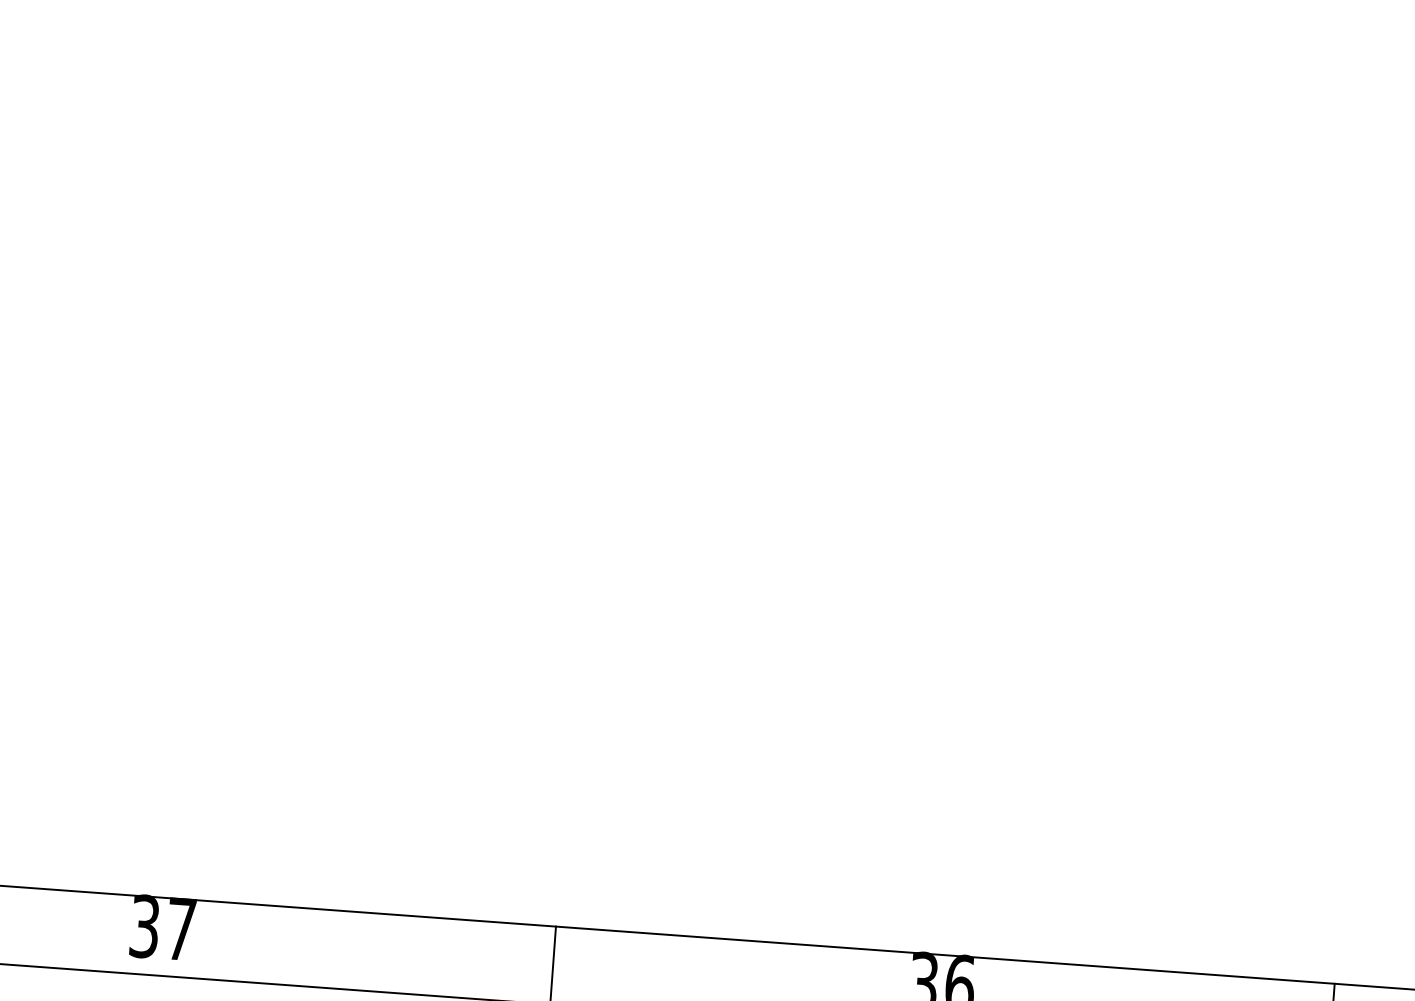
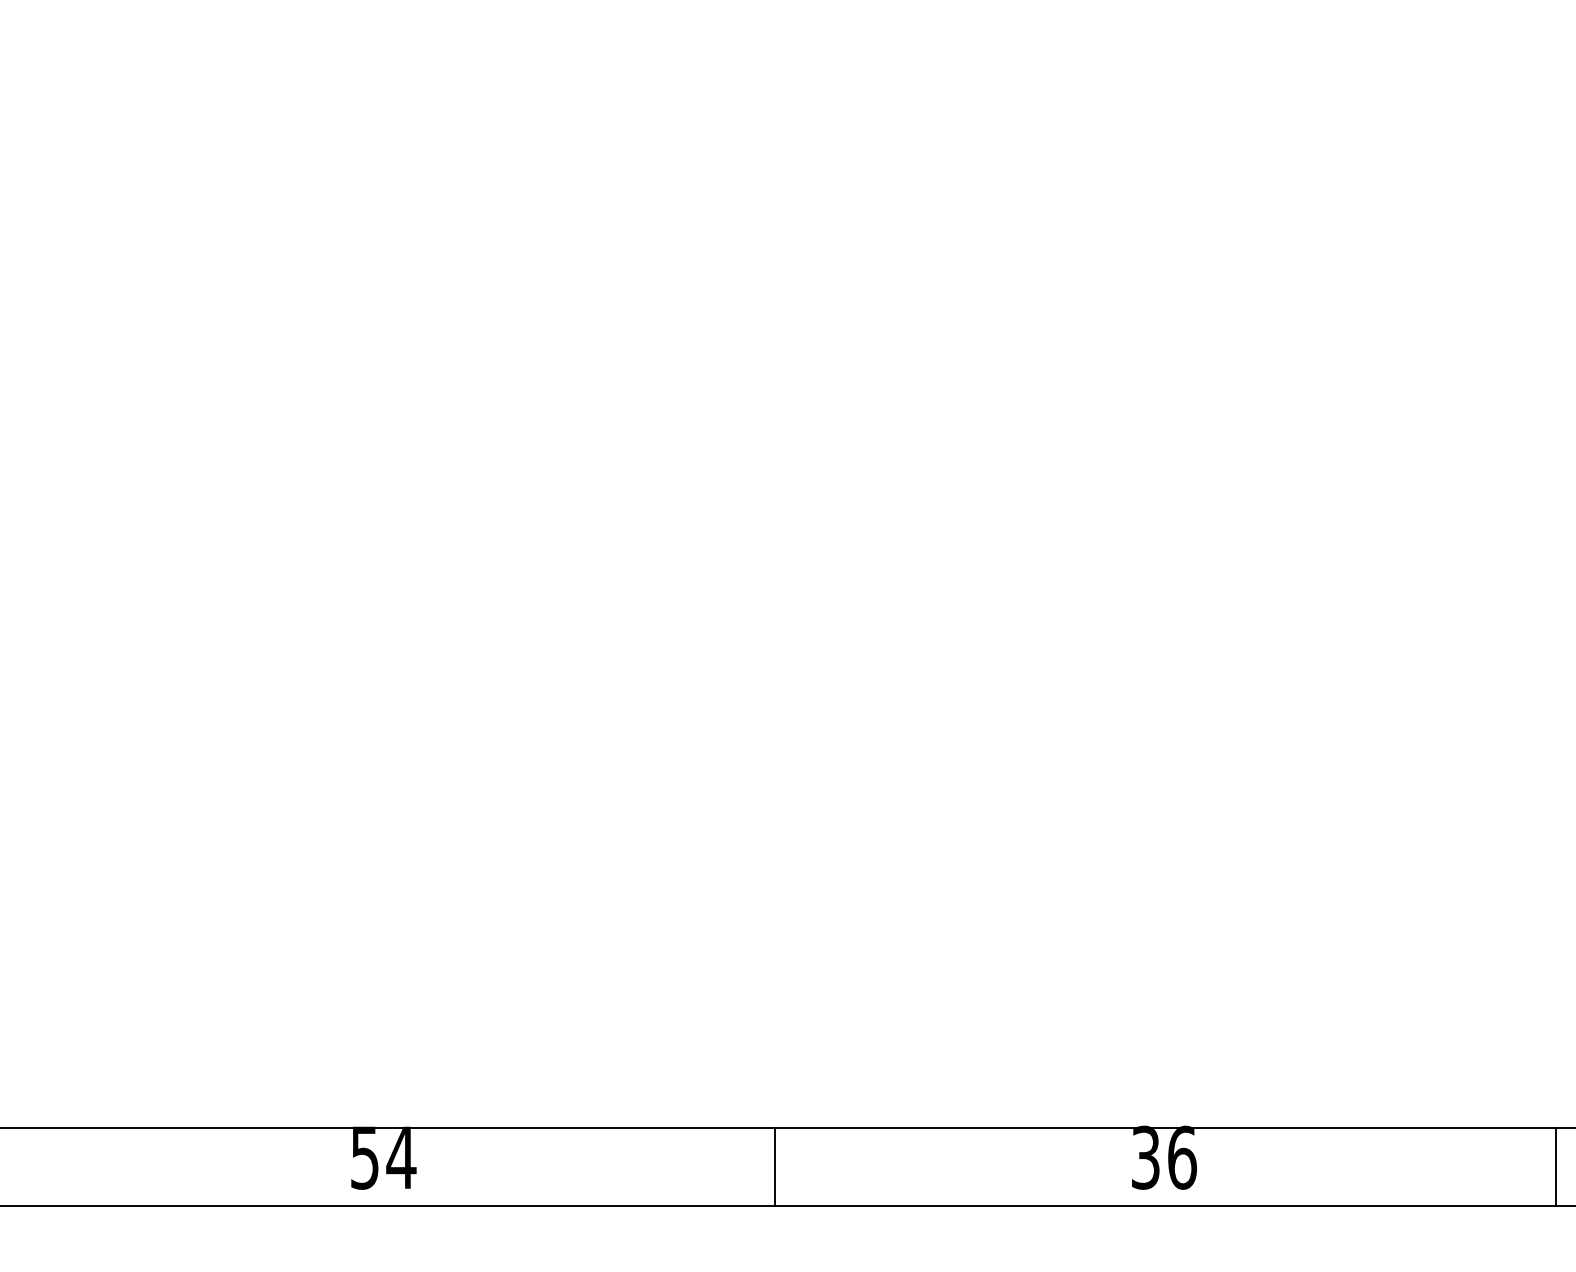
text: (163, 927) -> (383, 1157), 37 -> 54

